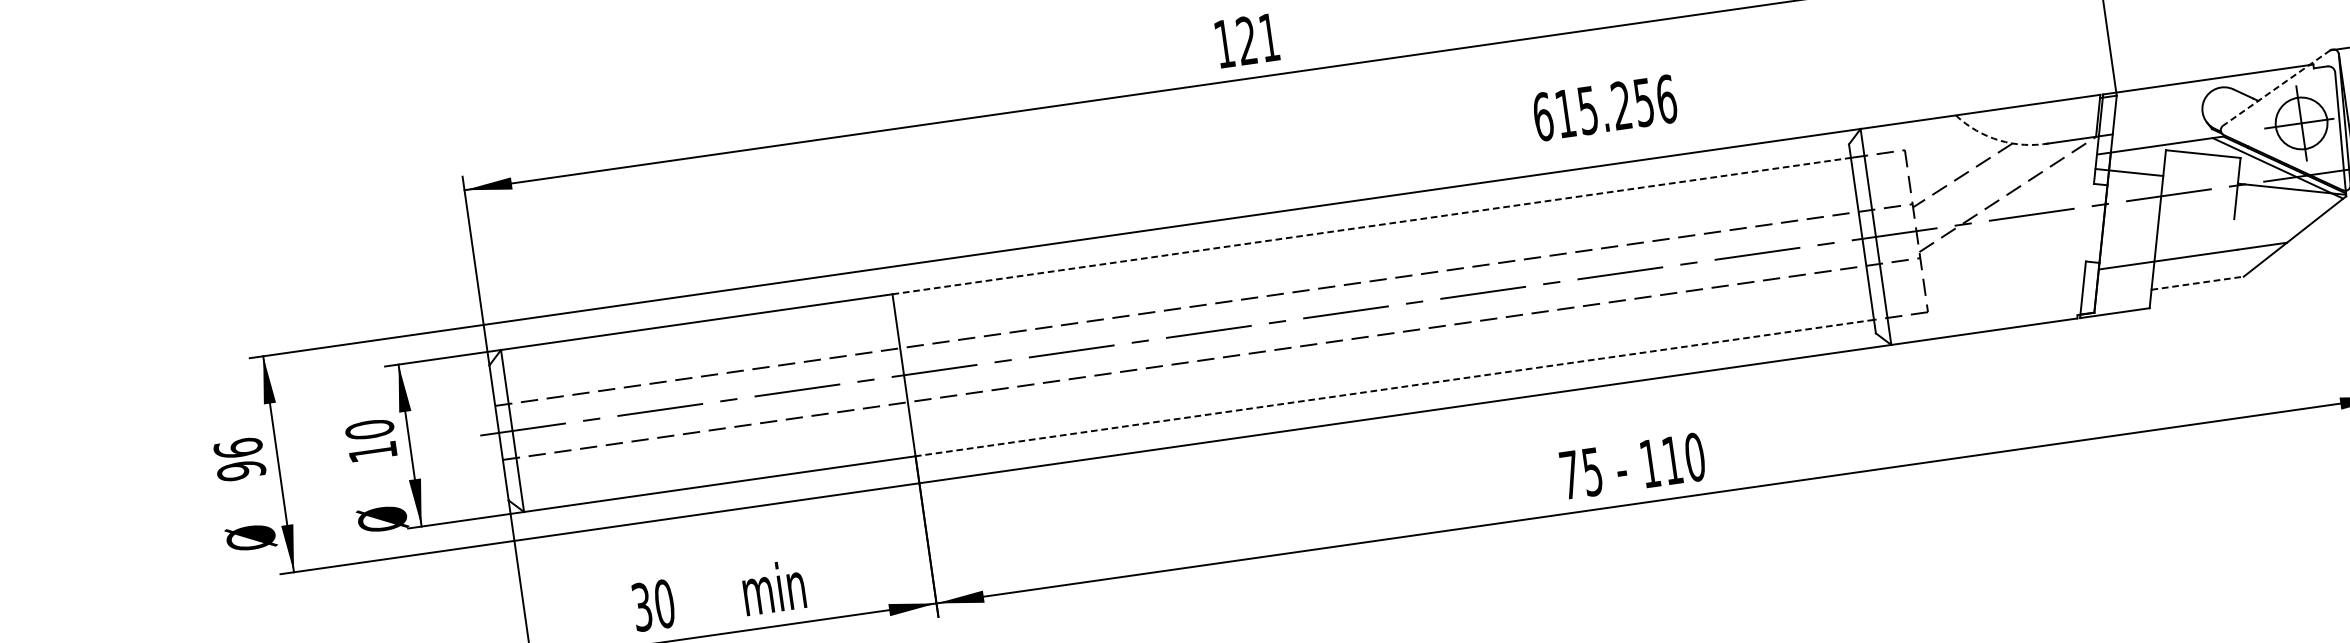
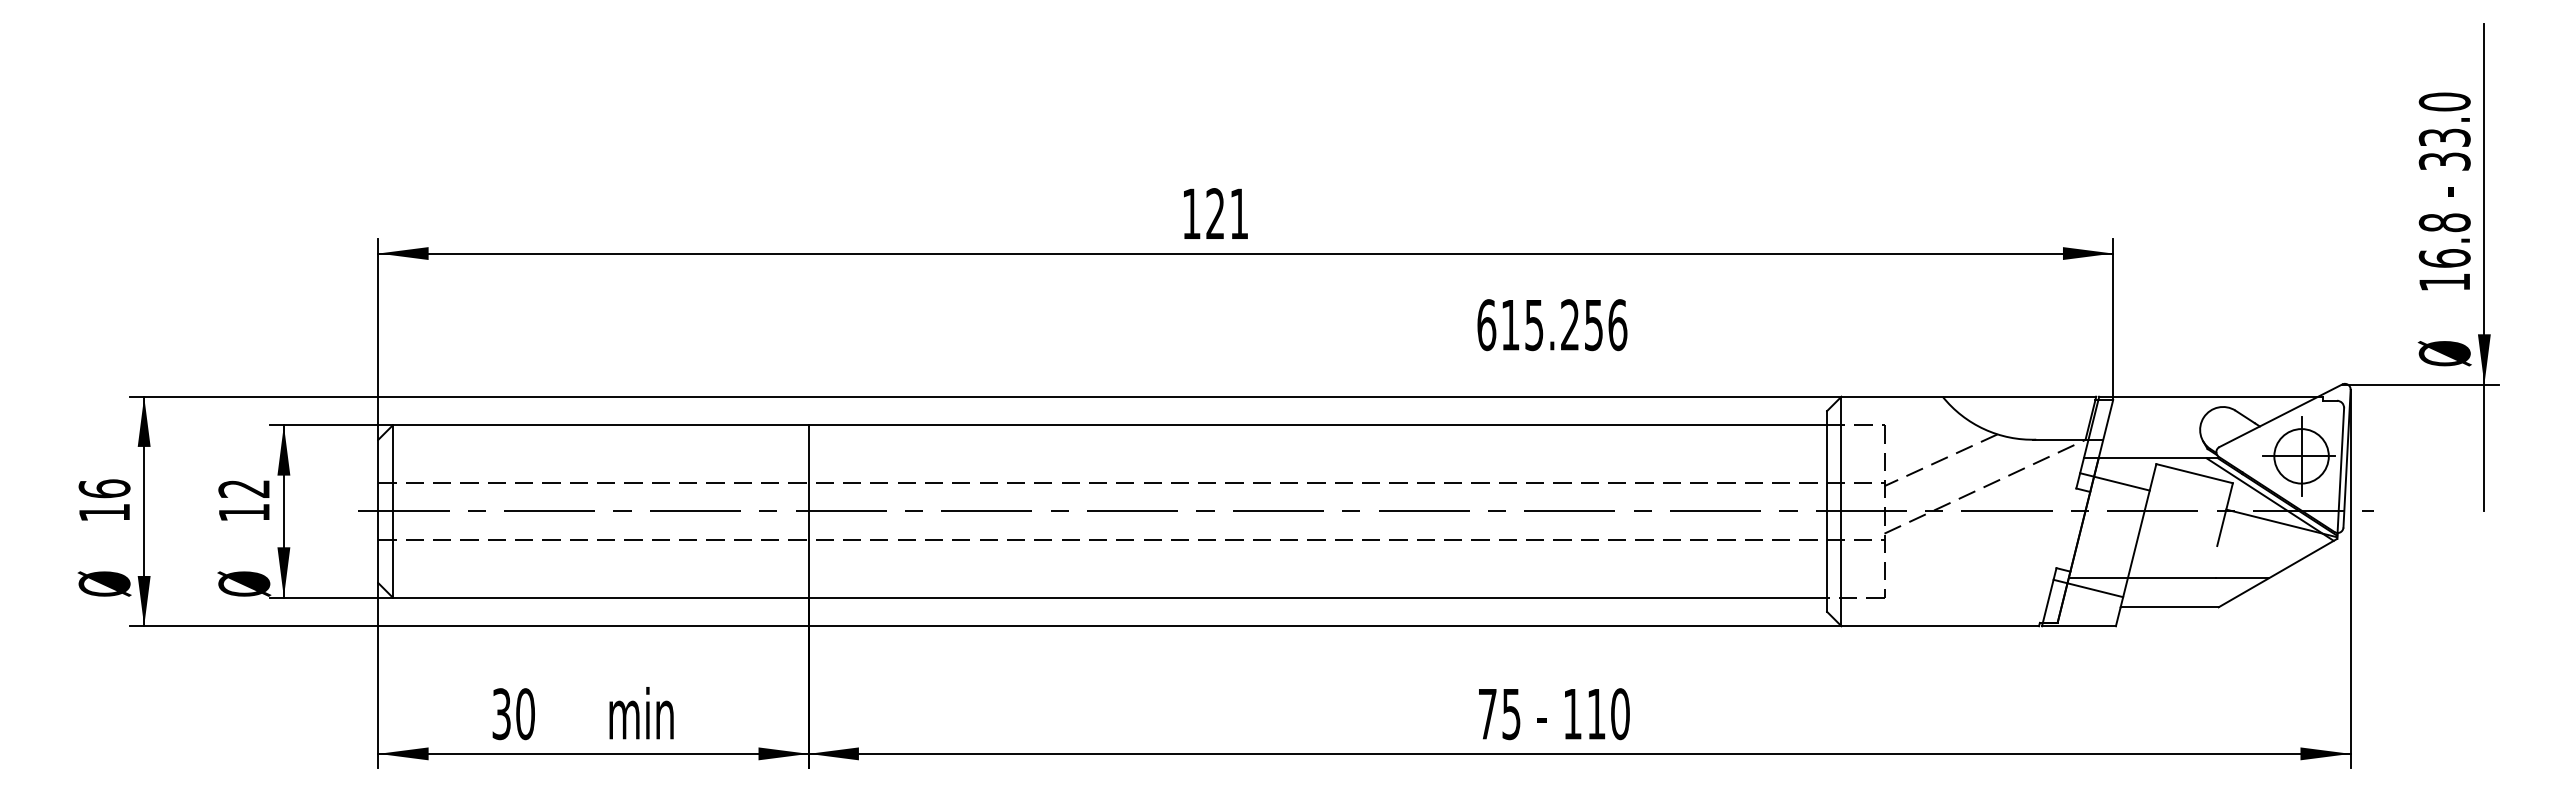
line: (2276, 87) -> (2280, 415), dashed -> solid
text: (1605, 108) -> (1552, 325), moved
arc: (1999, 140) -> (1984, 429), dashed -> solid
line: (1372, 226) -> (1318, 425), dashed -> solid
line: (2118, 276) -> (2088, 588), added
line: (2198, 283) -> (2170, 607), dashed -> solid
line: (1394, 388) -> (1317, 597), dashed -> solid
text: (369, 429) -> (244, 488), 10 -> 12
text: (241, 470) -> (104, 512), 96 -> 16

